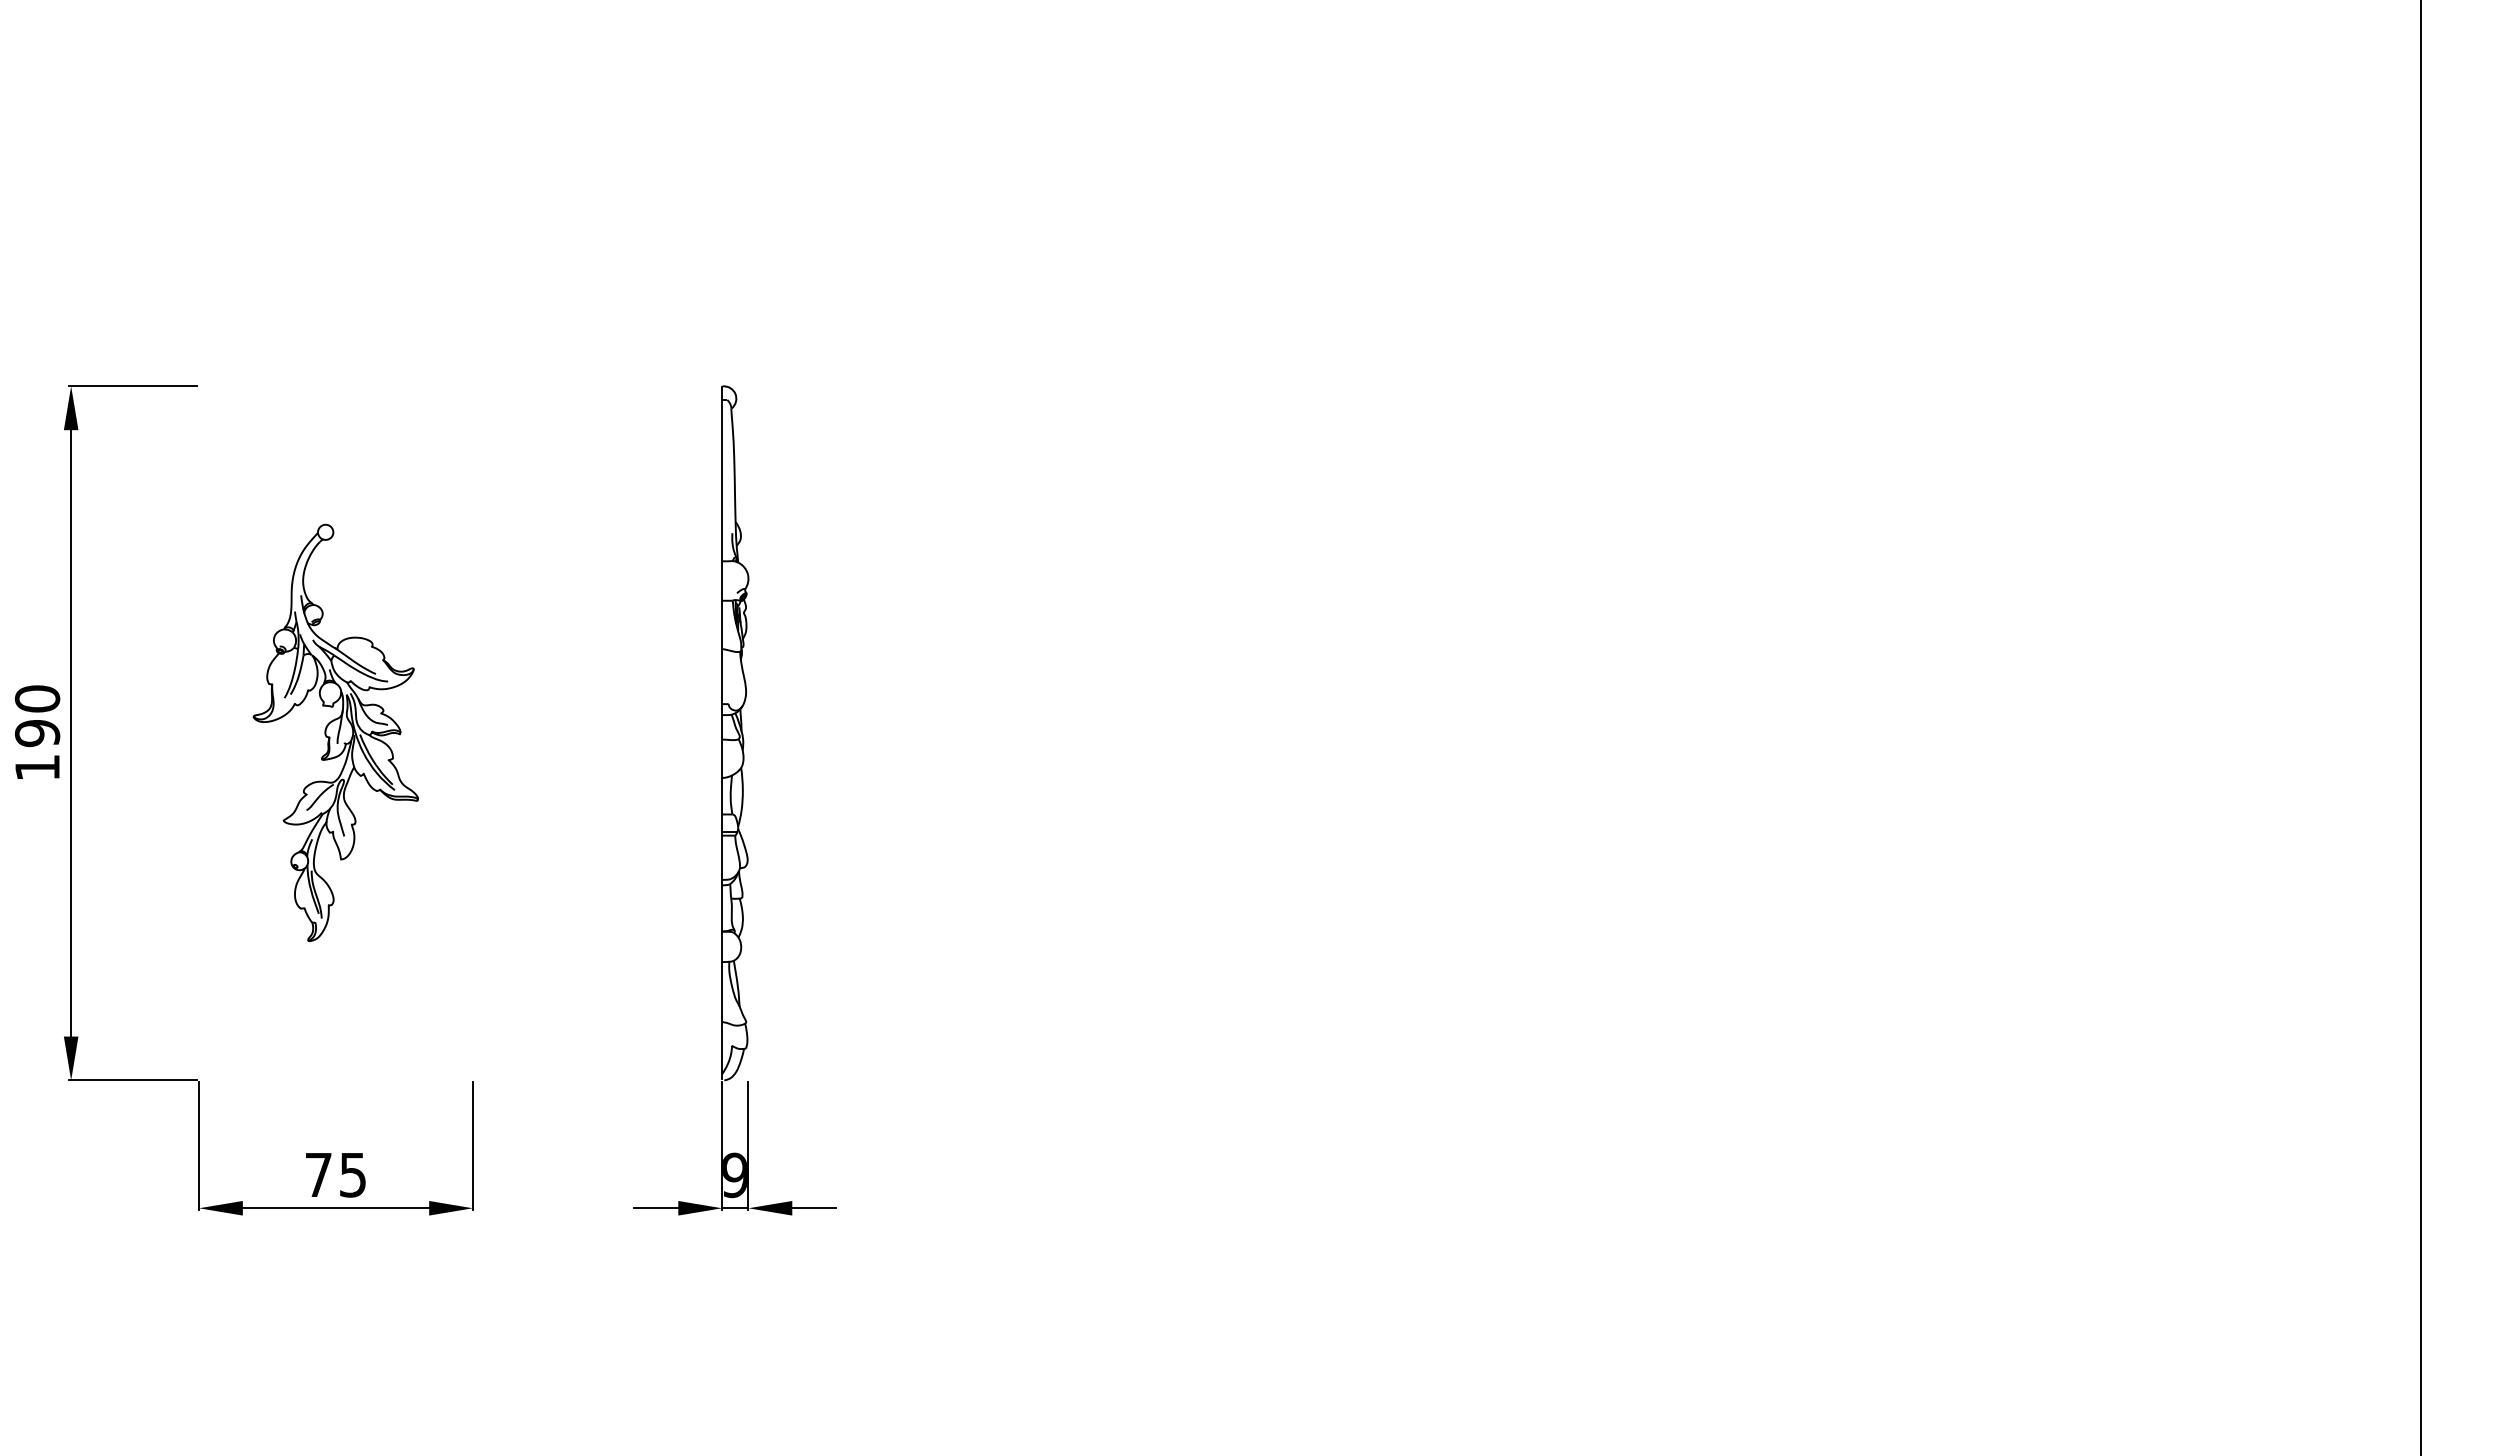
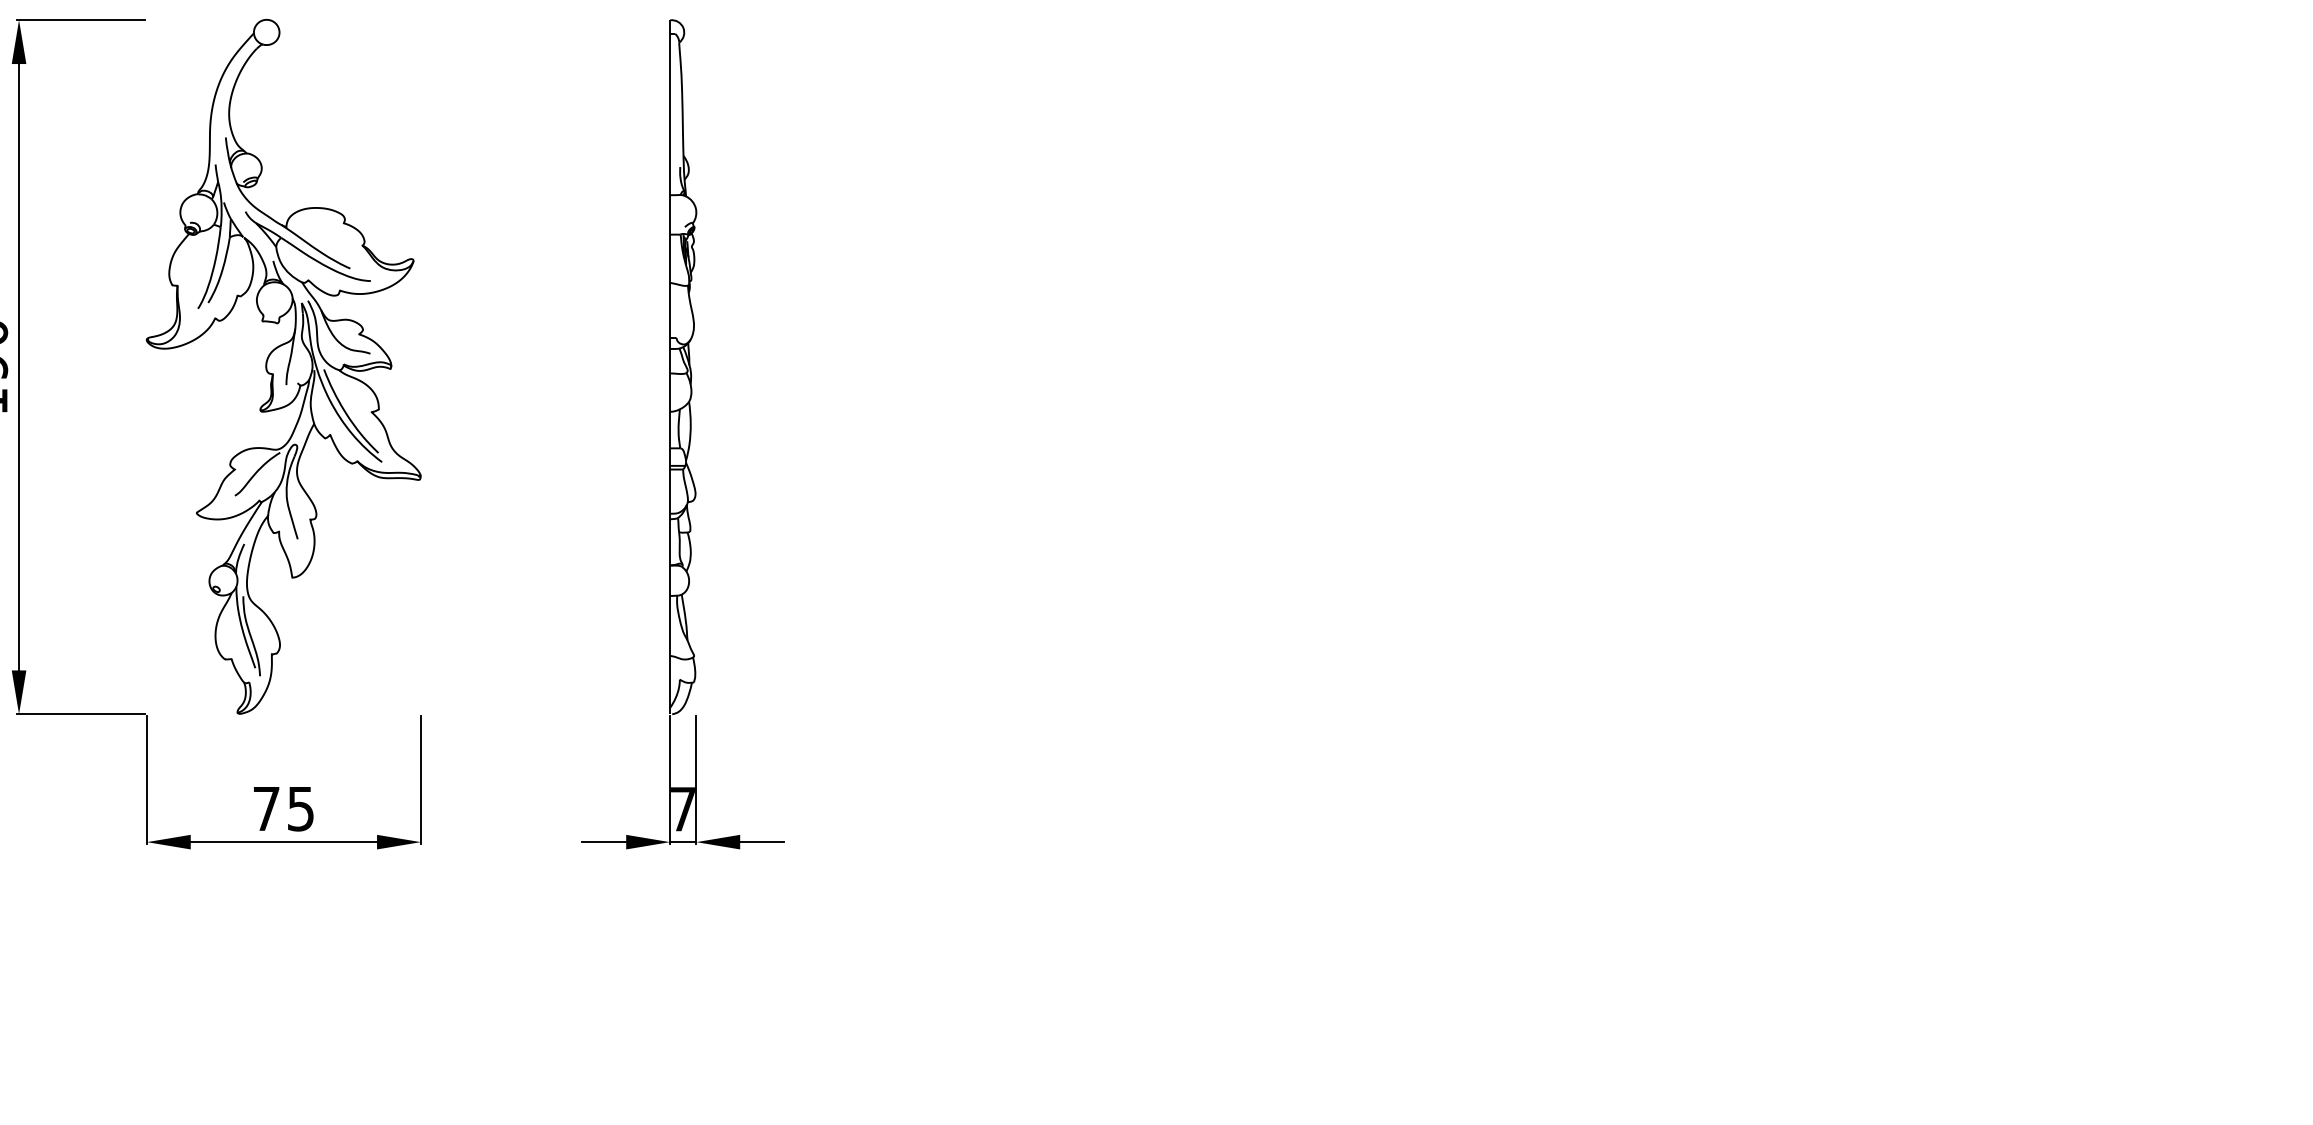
part: (335, 732) -> (283, 366), size x1.67
text: (734, 1175) -> (682, 809), 9 -> 7

